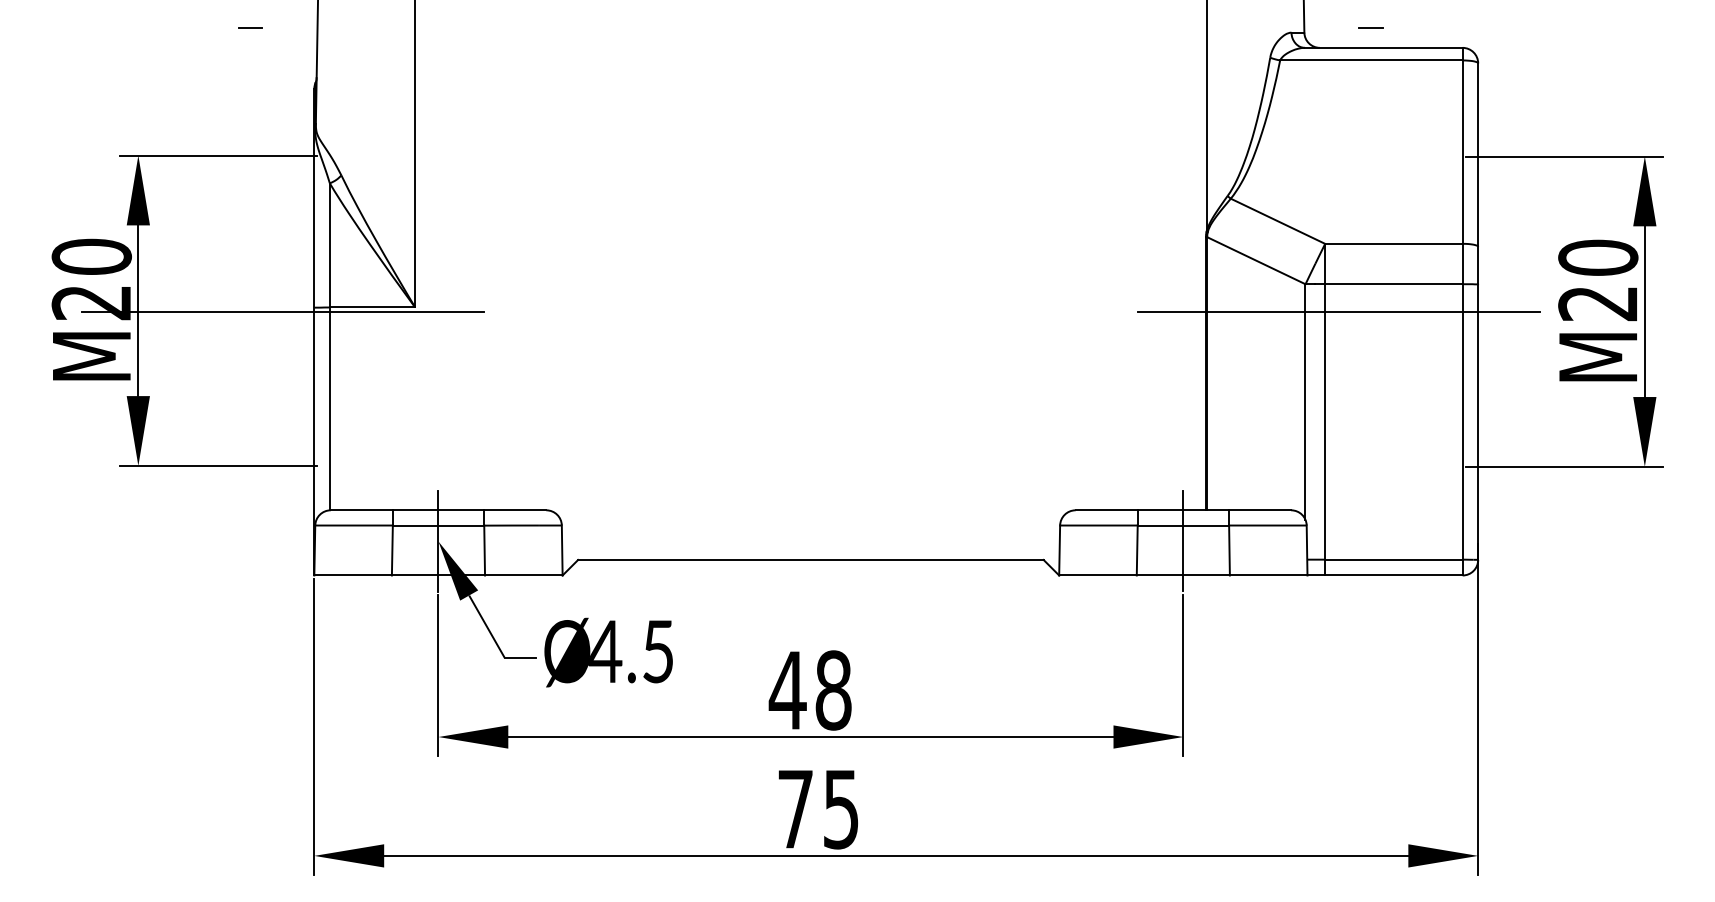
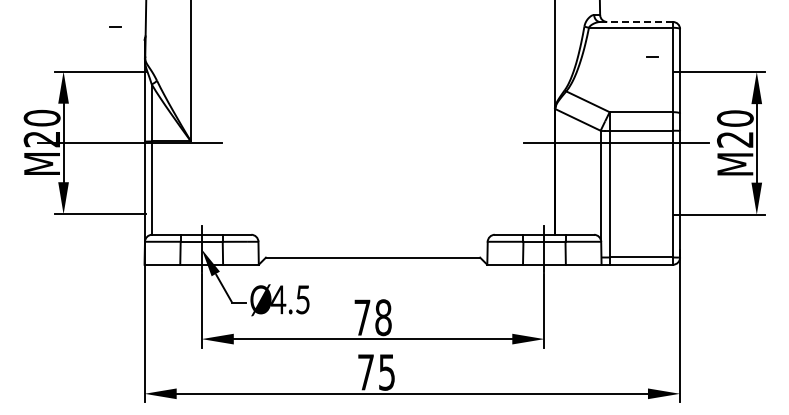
line: (251, 27) -> (115, 26), moved
line: (1370, 27) -> (652, 56), moved
line: (1385, 48) -> (637, 22), solid -> dashed
text: (787, 690) -> (362, 317), 48 -> 78

